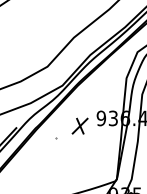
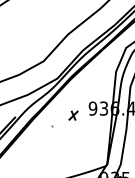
part: (79, 125) -> (72, 115), size x0.6

